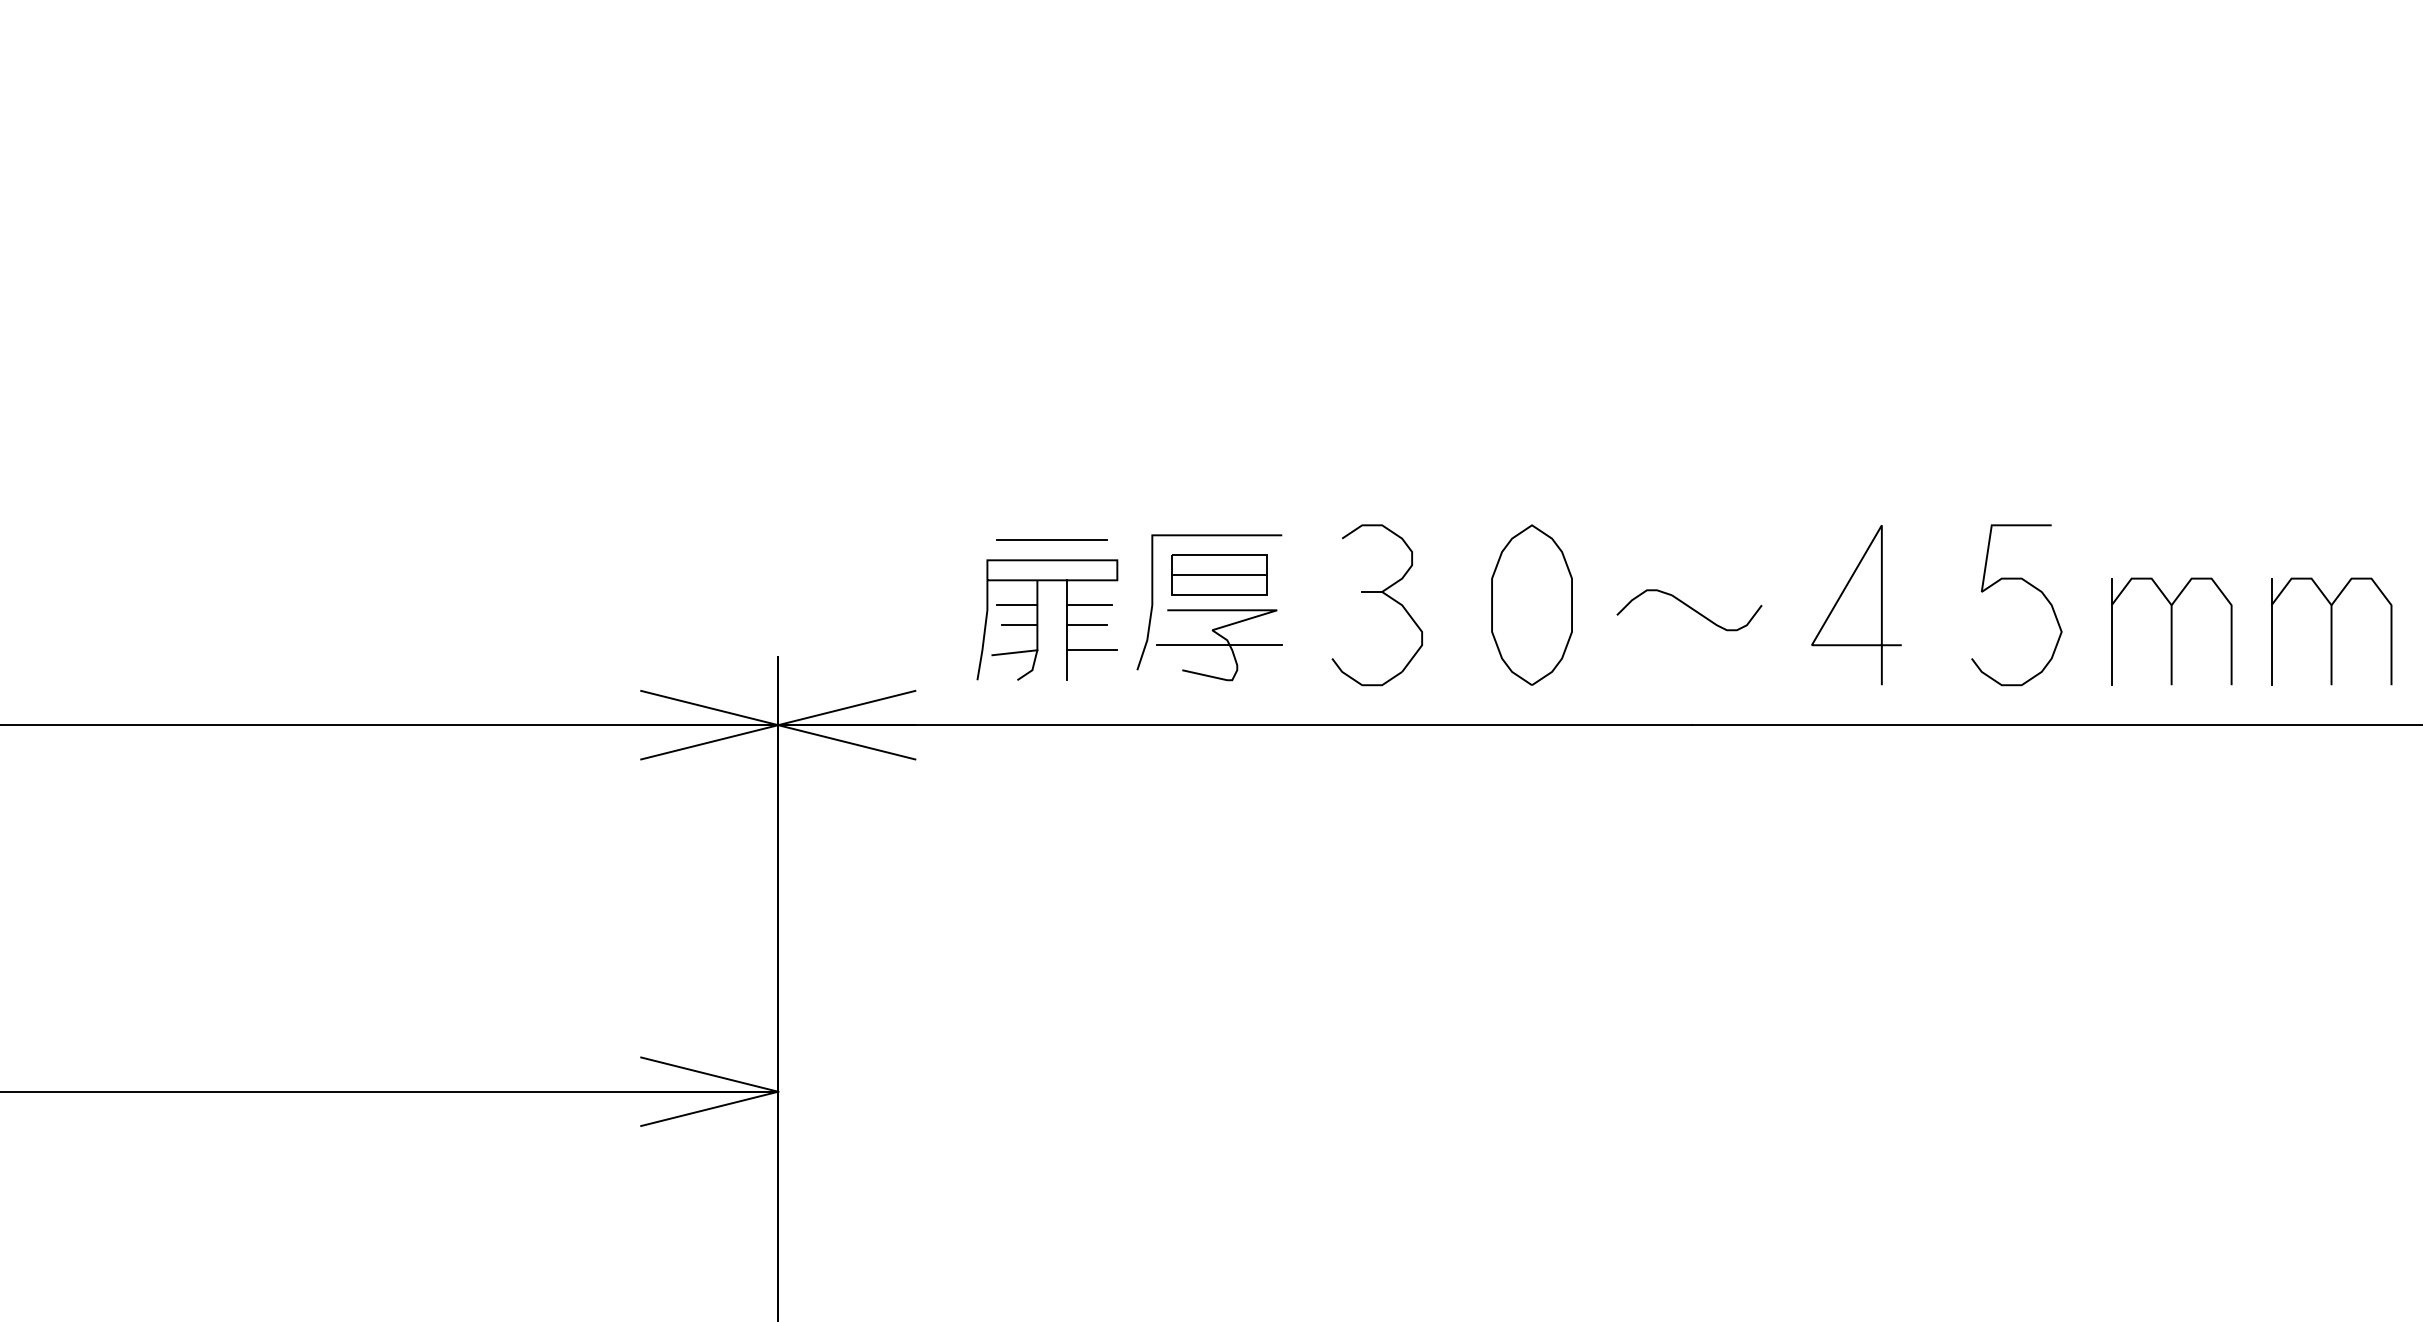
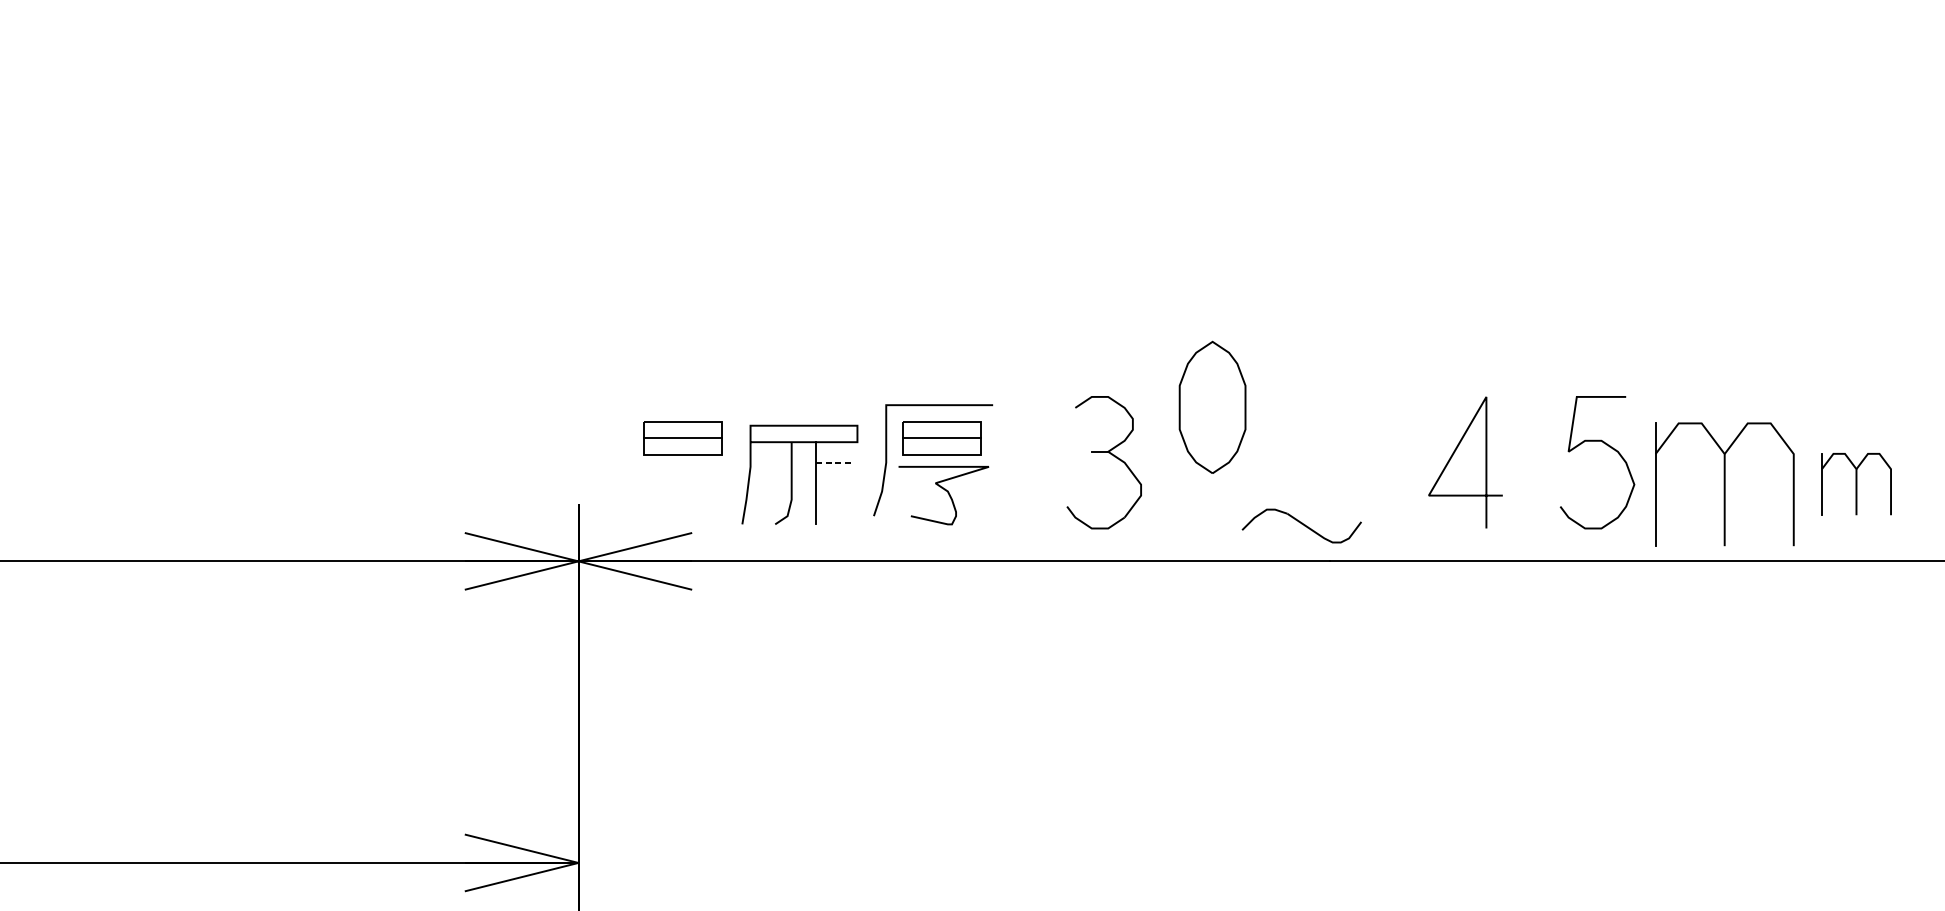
line: (1052, 540) -> (804, 409), removed
part: (904, 574) -> (682, 437), added
part: (1376, 592) -> (1103, 452), moved
part: (1531, 604) -> (1212, 406), moved
line: (1017, 605) -> (775, 462), removed
line: (1090, 605) -> (835, 462), solid -> dashed
part: (1689, 610) -> (1301, 526), moved
line: (1019, 625) -> (776, 479), removed
line: (1087, 625) -> (832, 479), removed
part: (2171, 631) -> (1724, 484), size x1.4
part: (2331, 631) -> (1856, 484), size x0.7
line: (1219, 645) -> (941, 495), removed
line: (1092, 650) -> (837, 499), removed
line: (1014, 652) -> (772, 501), removed

